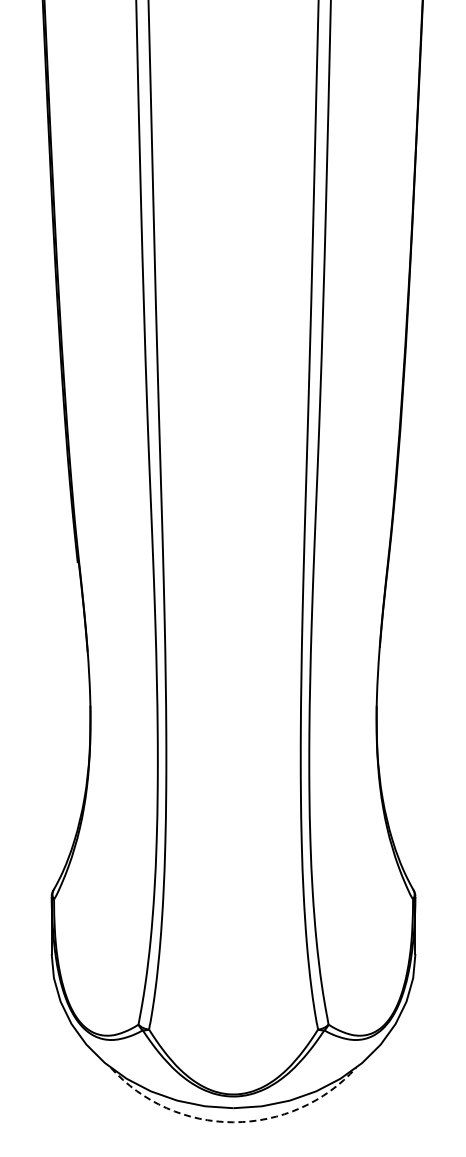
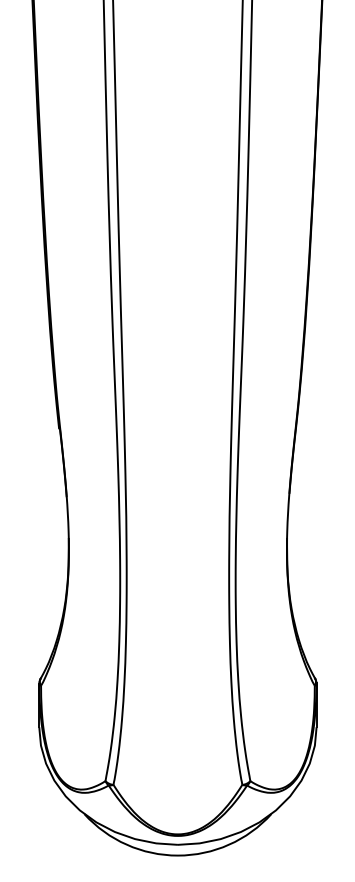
arc: (233, 1122) -> (177, 855), dashed -> solid

